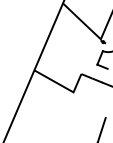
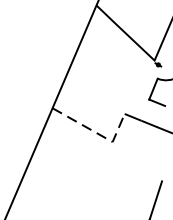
line: (63, 86) -> (97, 133), solid -> dashed

